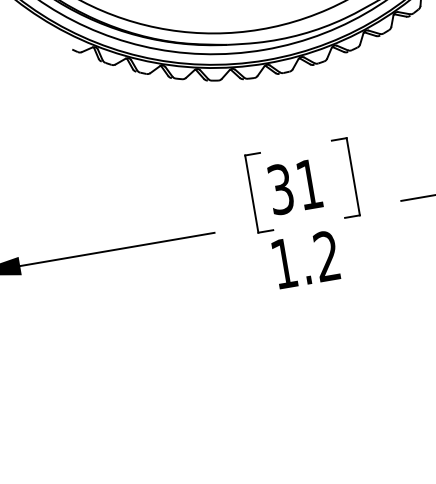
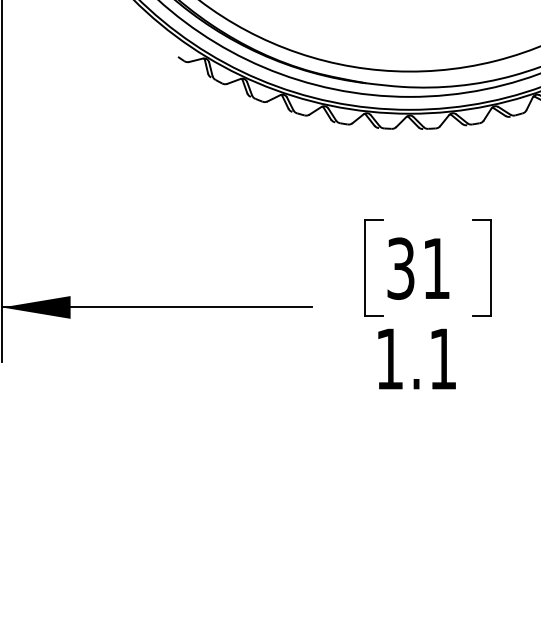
text: (326, 255) -> (442, 358), 1.2 -> 1.1

